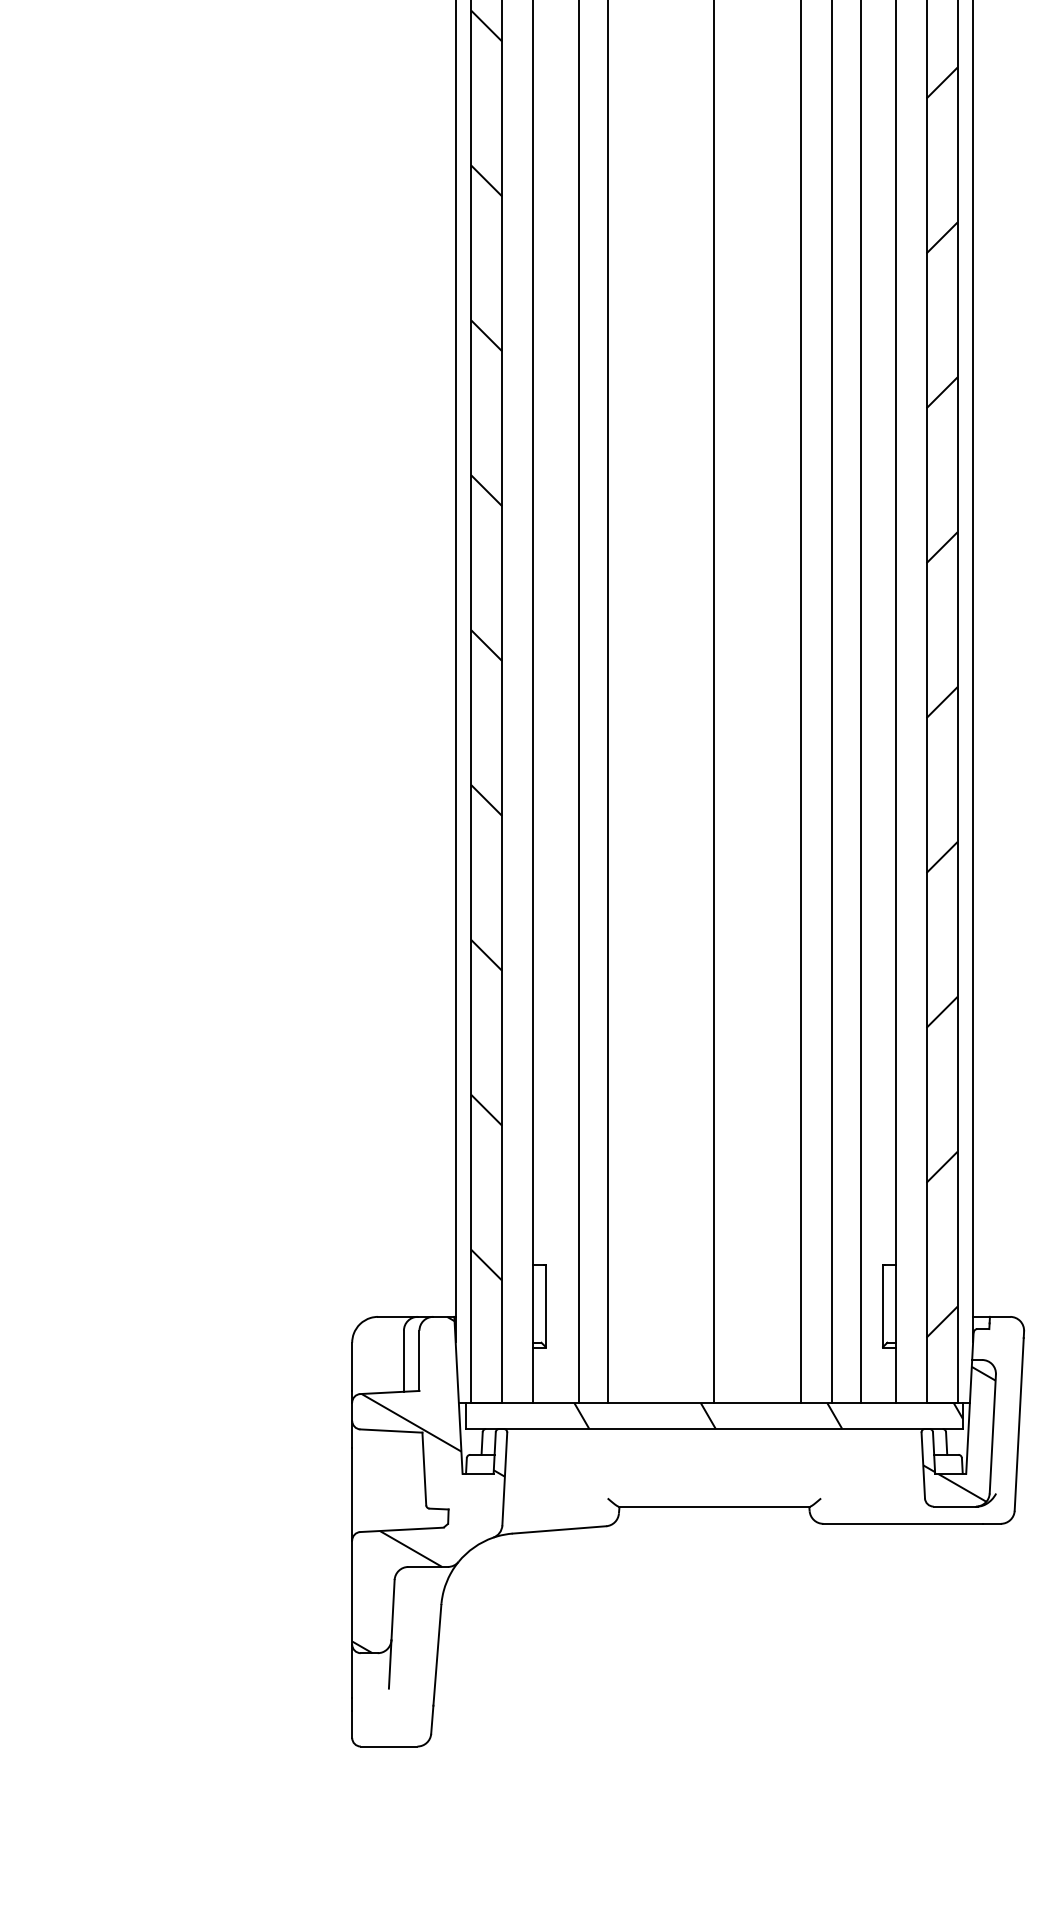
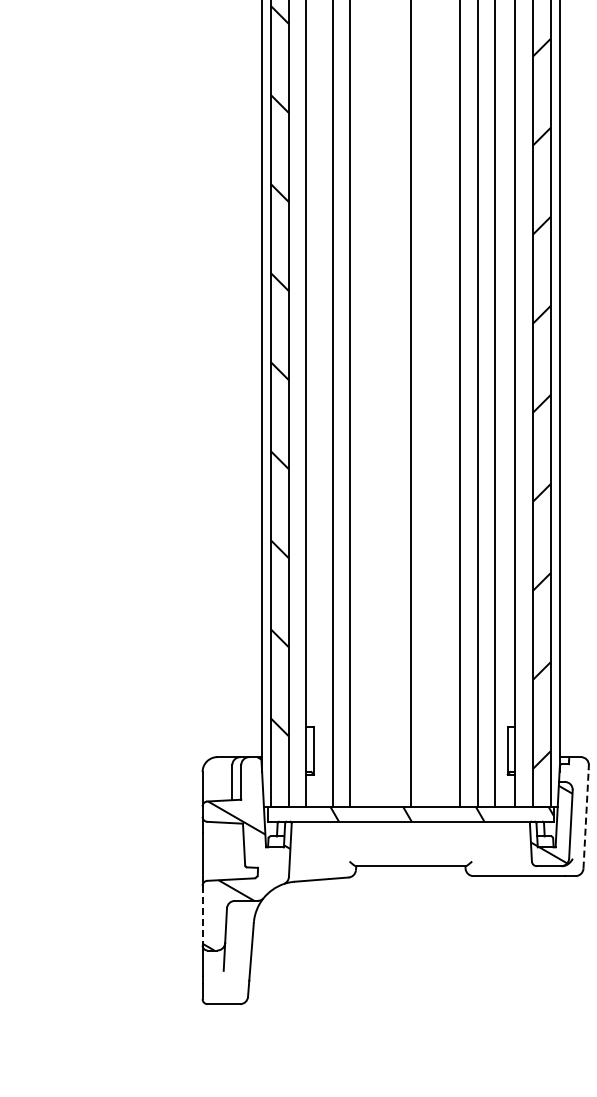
line: (1019, 1423) -> (586, 818), solid -> dashed
line: (352, 1592) -> (202, 915), solid -> dashed

